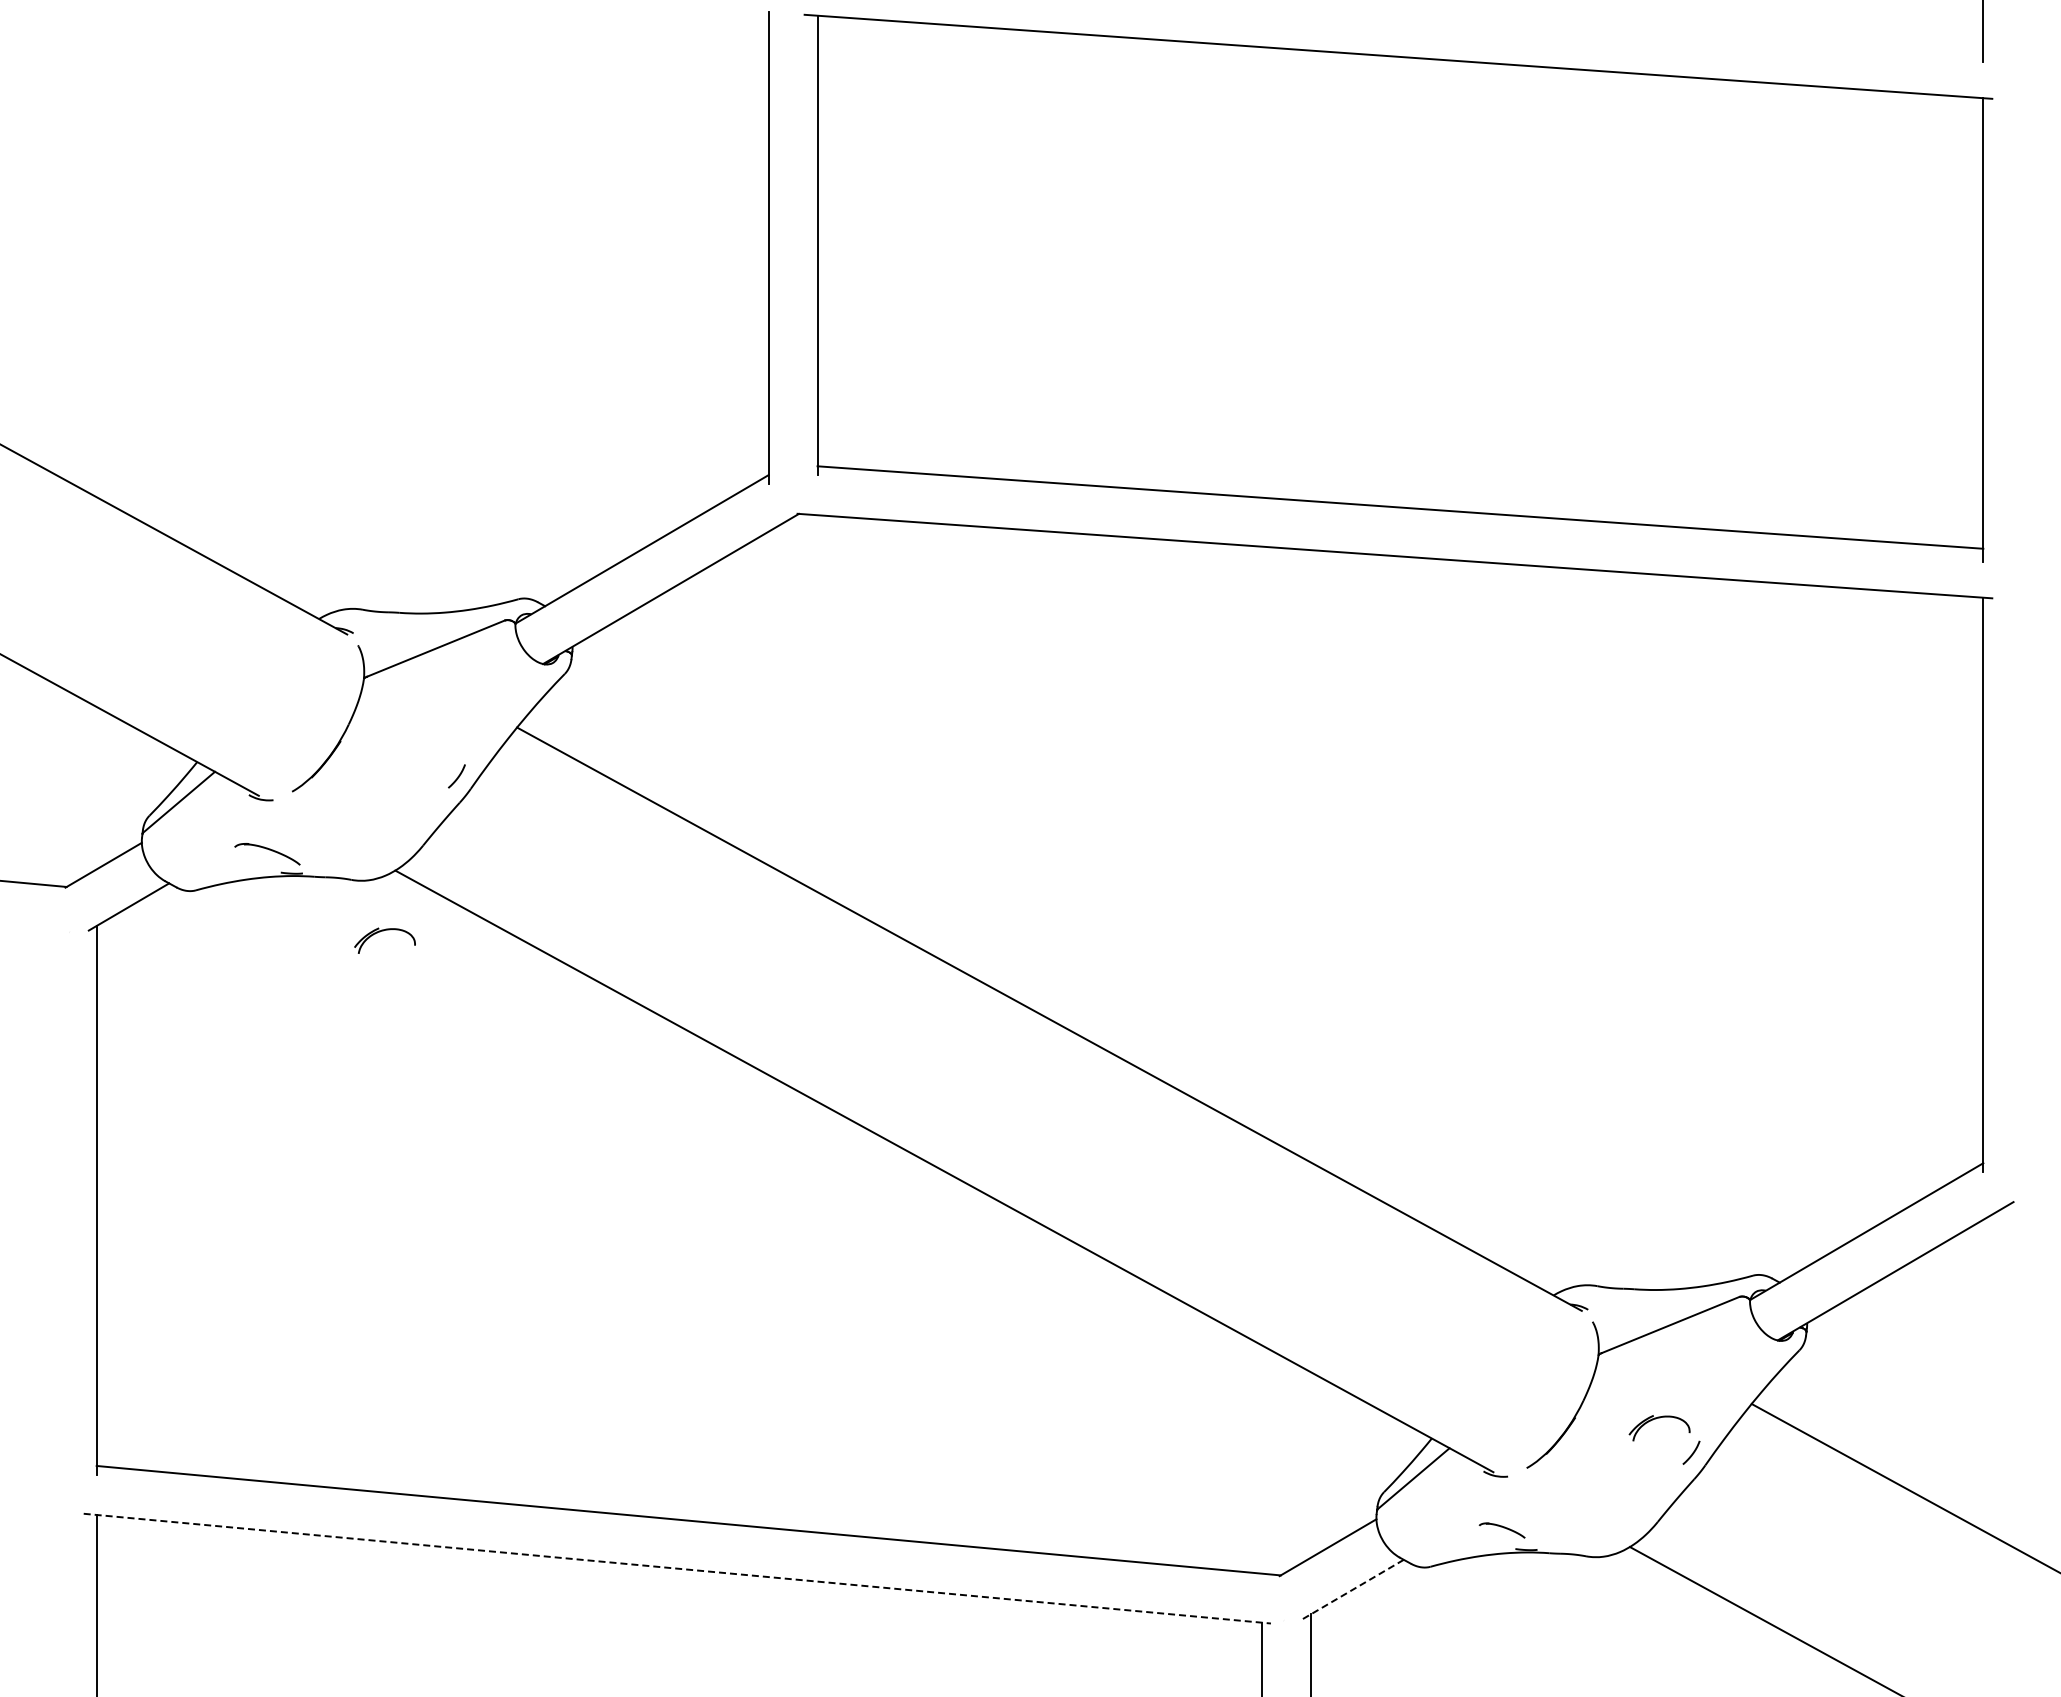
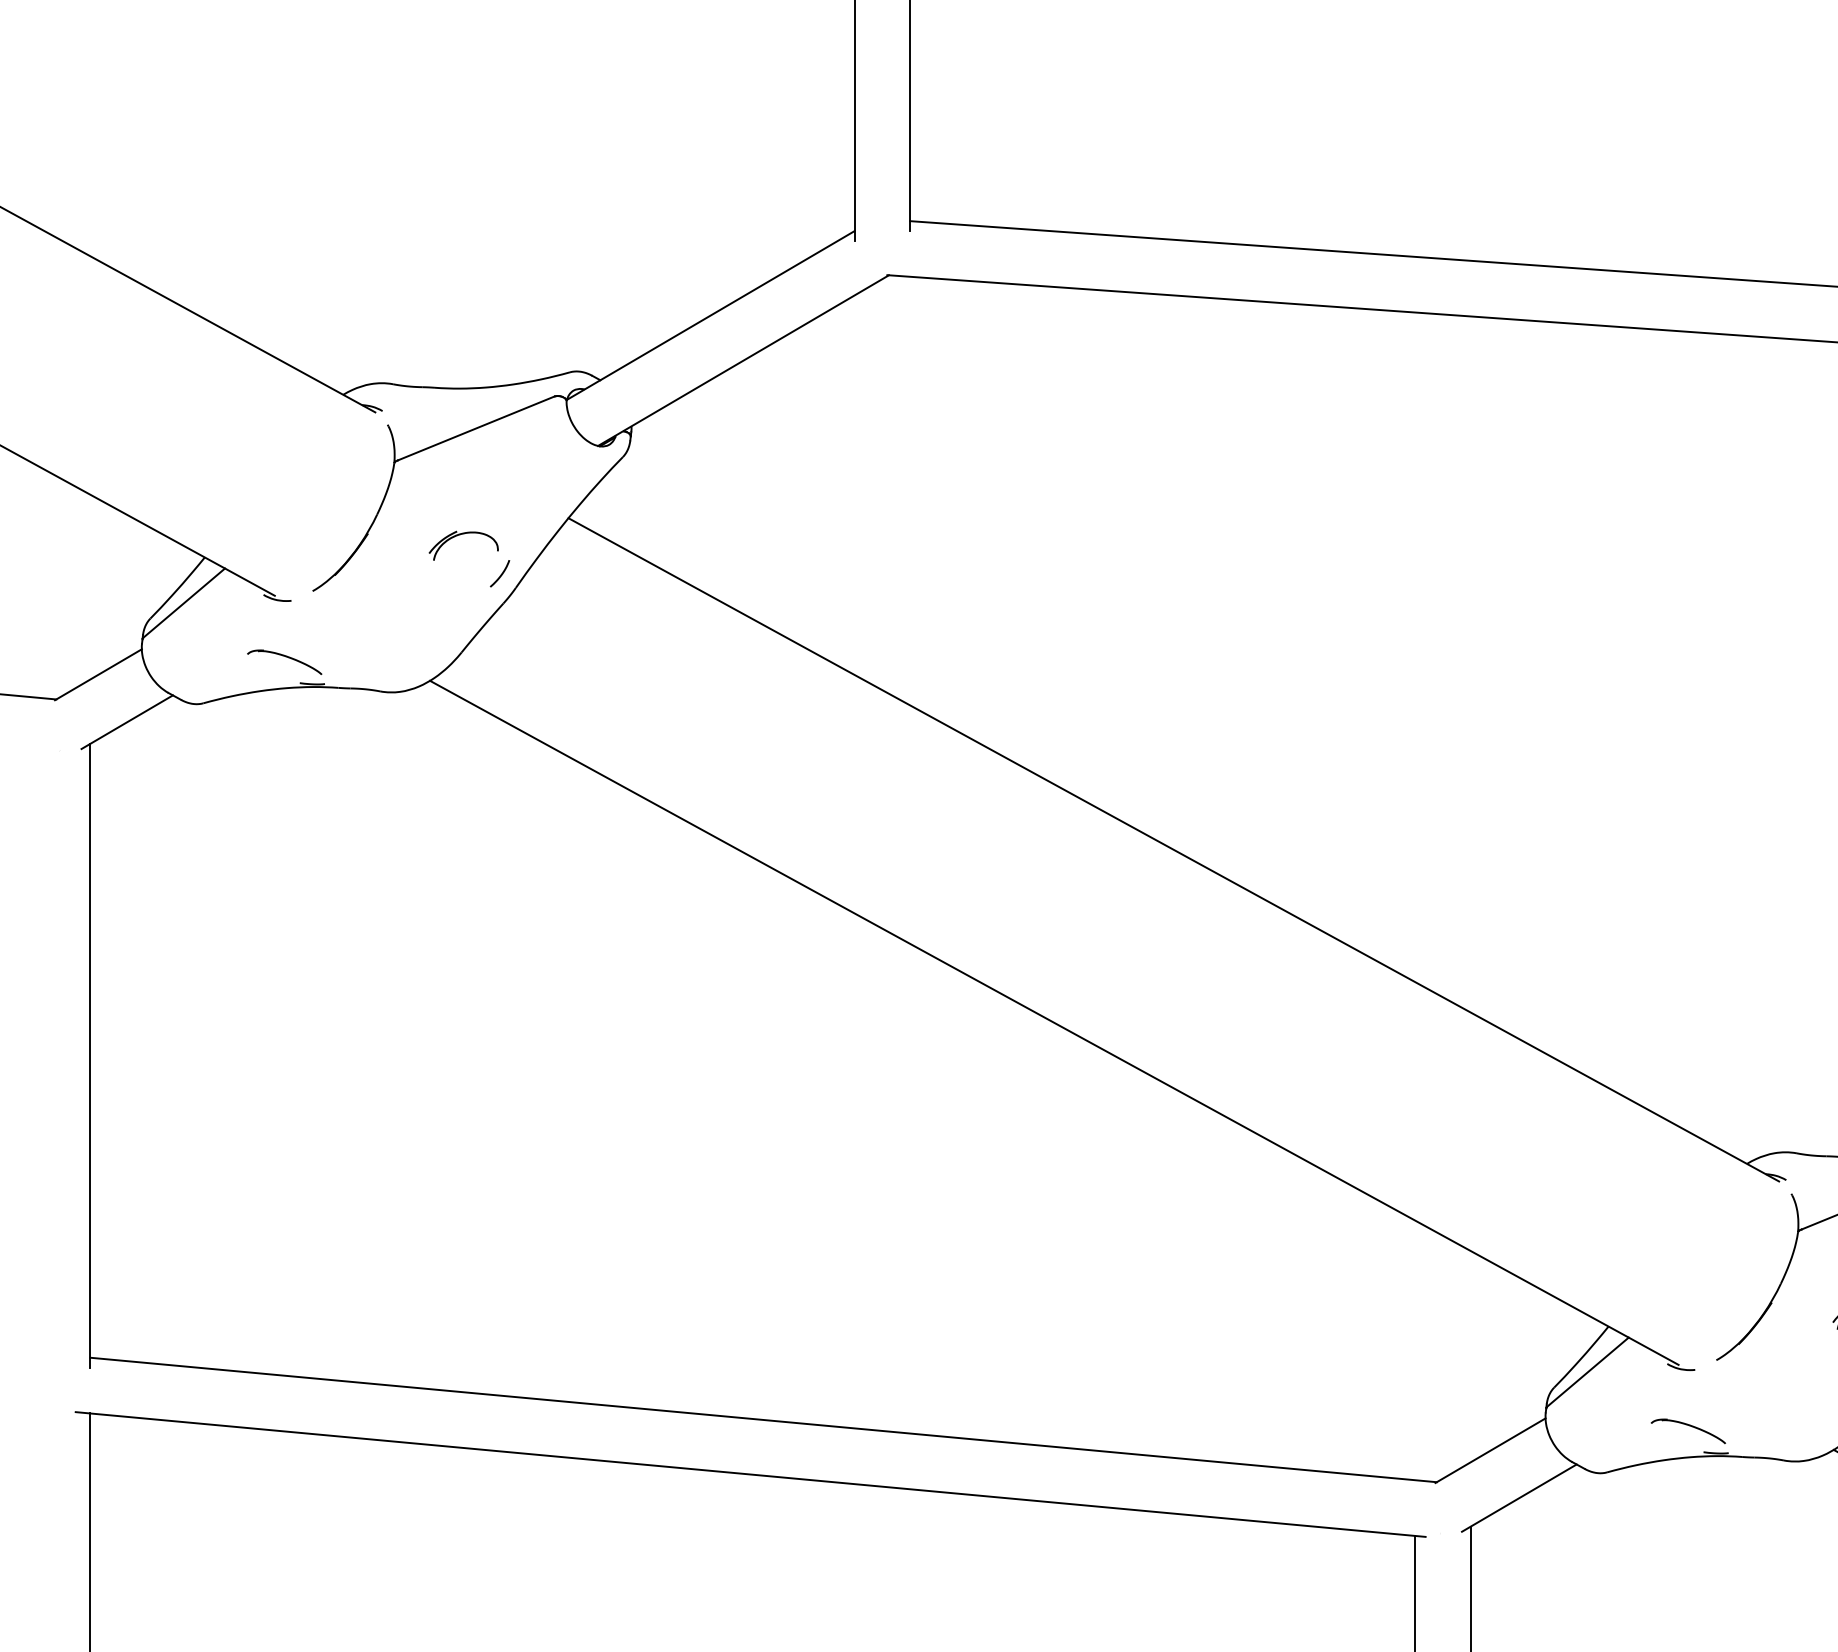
part: (380, 932) -> (458, 536), moved
part: (1502, 1530) -> (1688, 1431), size x1.43
line: (677, 1568) -> (750, 1474), dashed -> solid
line: (1352, 1589) -> (1518, 1498), dashed -> solid

